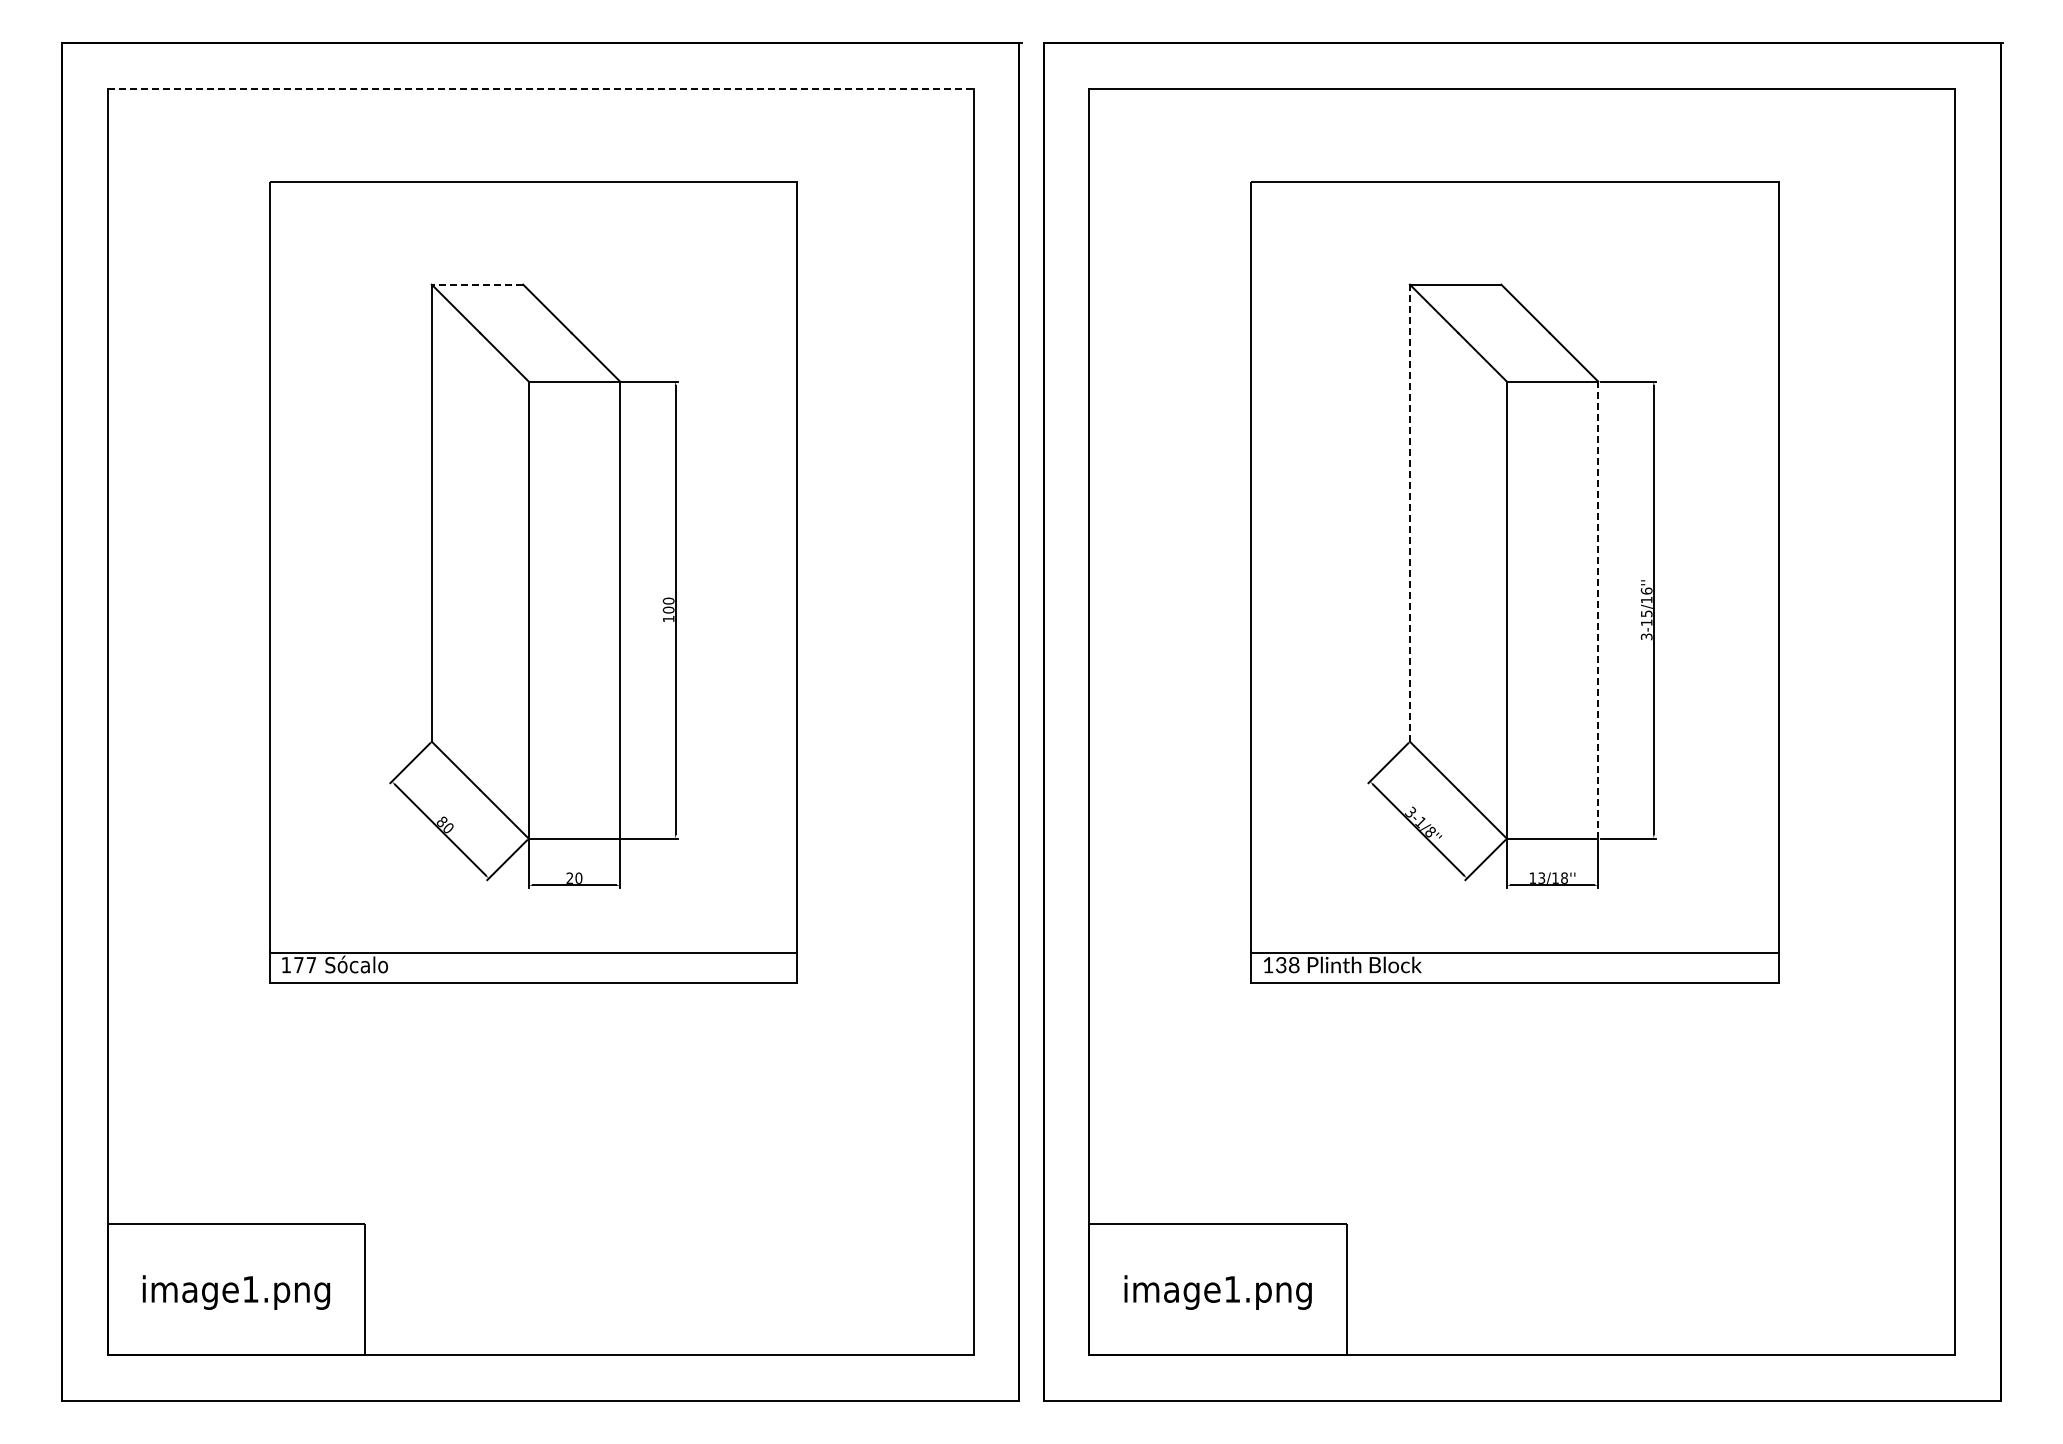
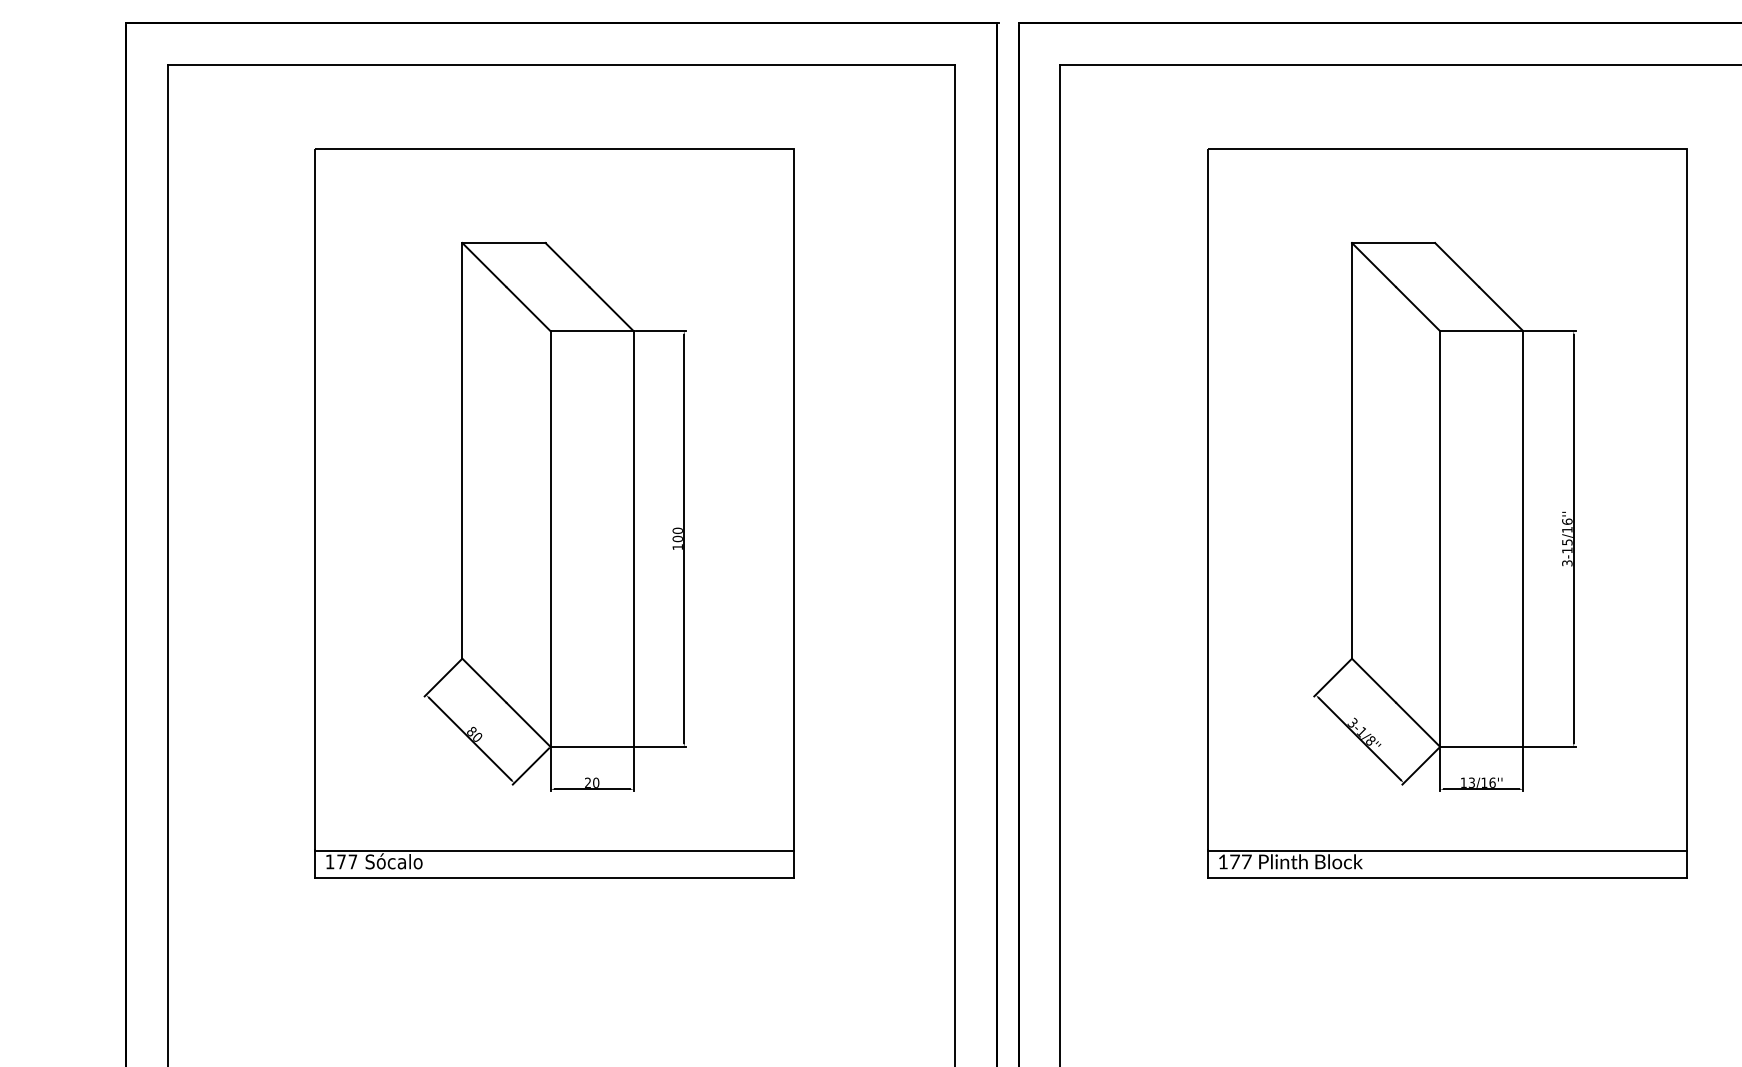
line: (541, 88) -> (562, 64), dashed -> solid
line: (477, 284) -> (503, 242), dashed -> solid
line: (1409, 513) -> (1351, 451), dashed -> solid
line: (1598, 610) -> (1523, 539), dashed -> solid
text: (1564, 877) -> (1492, 782), 13/18'' -> 13/16''
text: (1287, 965) -> (1240, 862), 138 -> 177

